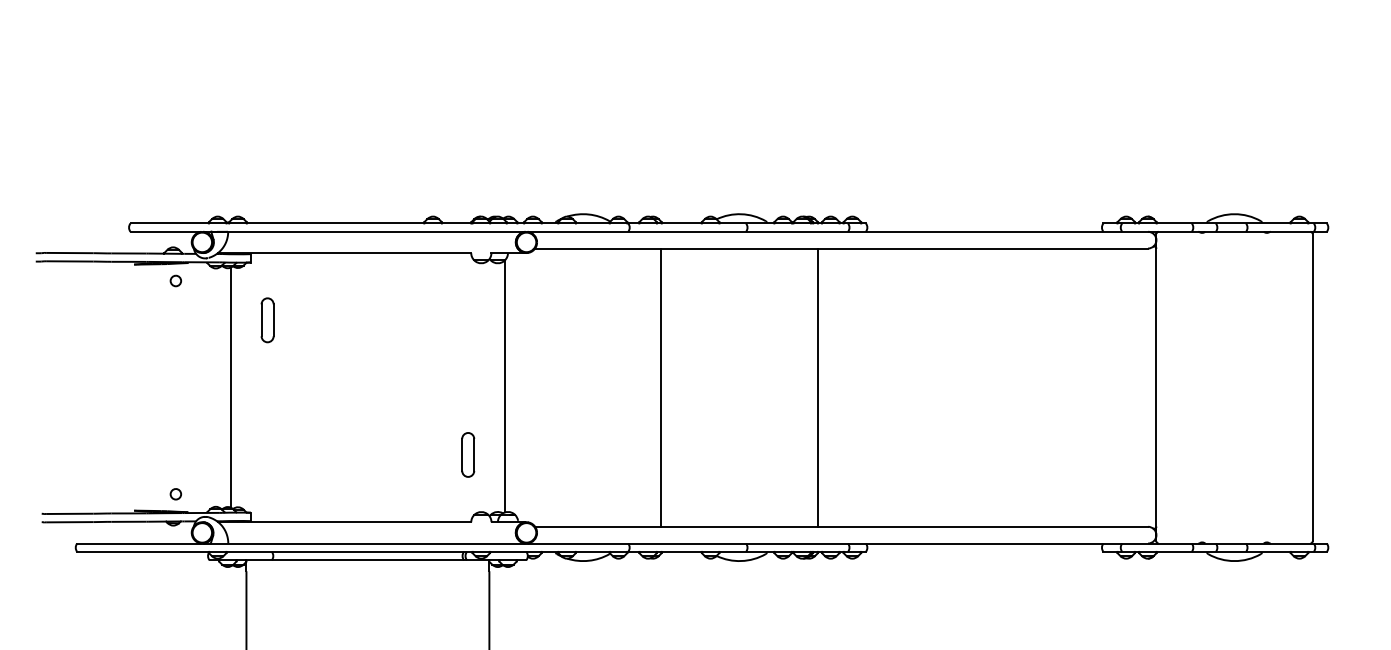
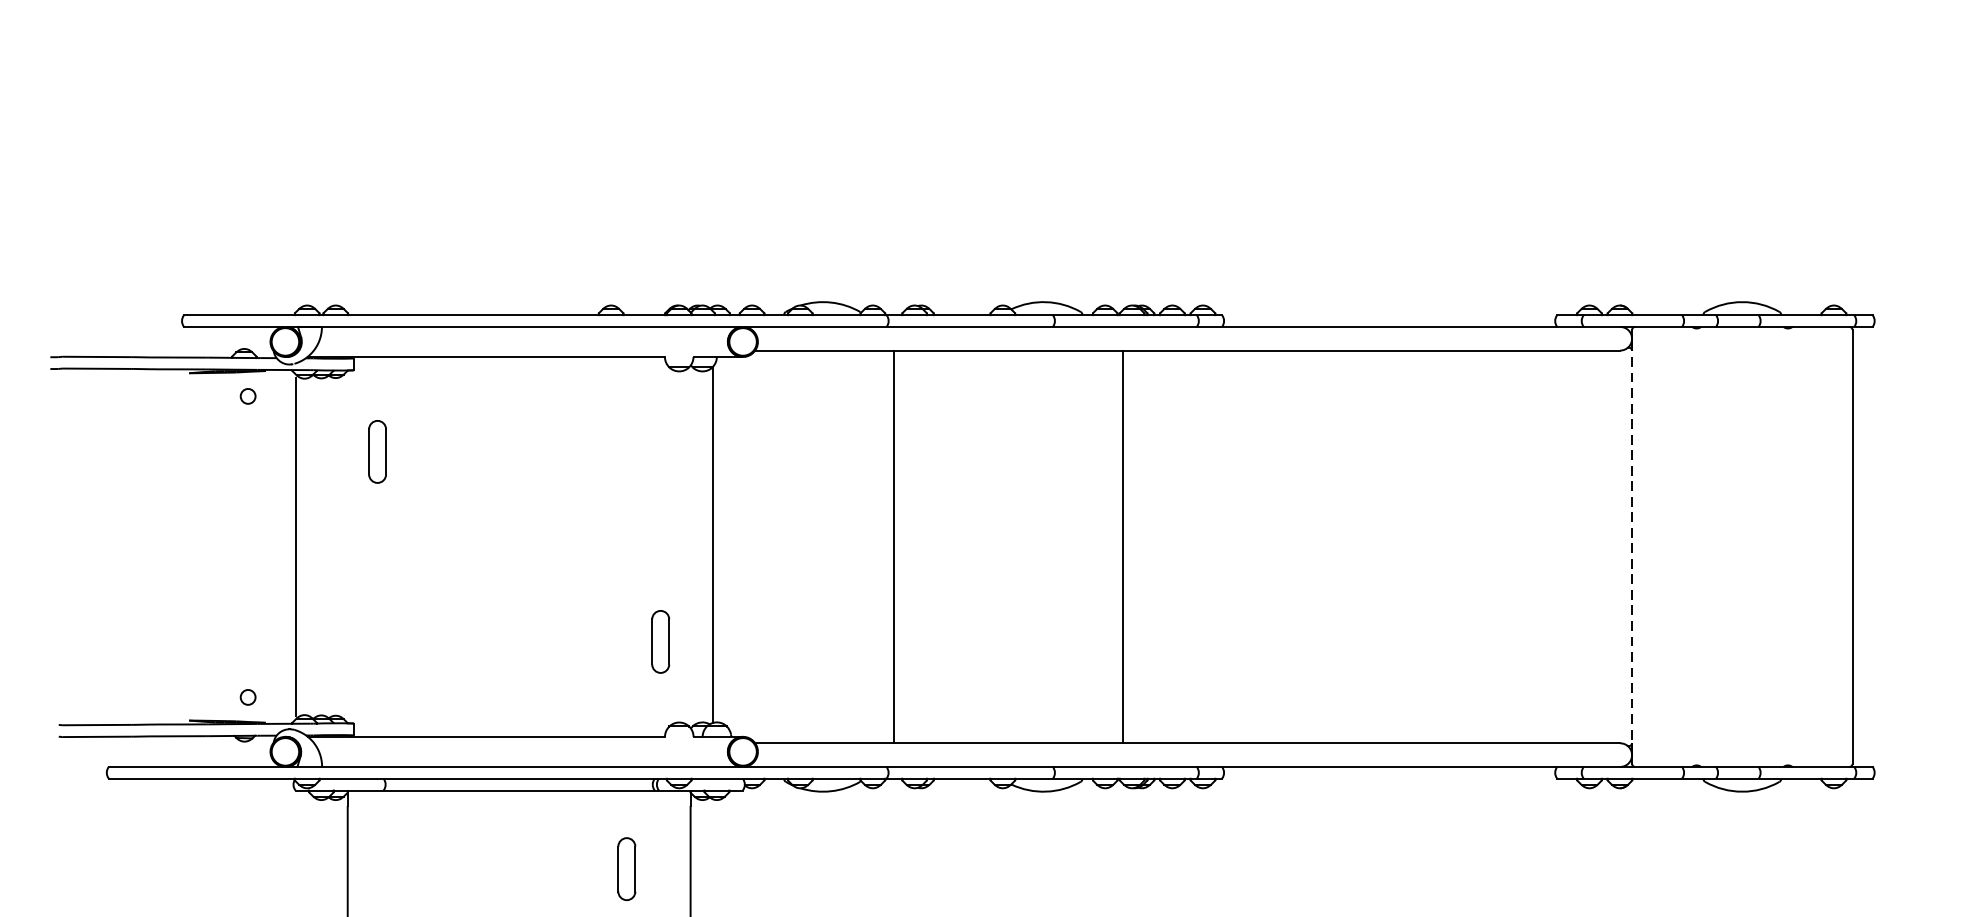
line: (230, 387) -> (295, 546), moved
line: (661, 387) -> (893, 546), moved
line: (817, 387) -> (1122, 546), moved
line: (1156, 387) -> (1632, 546), solid -> dashed
part: (444, 615) -> (627, 868), added

